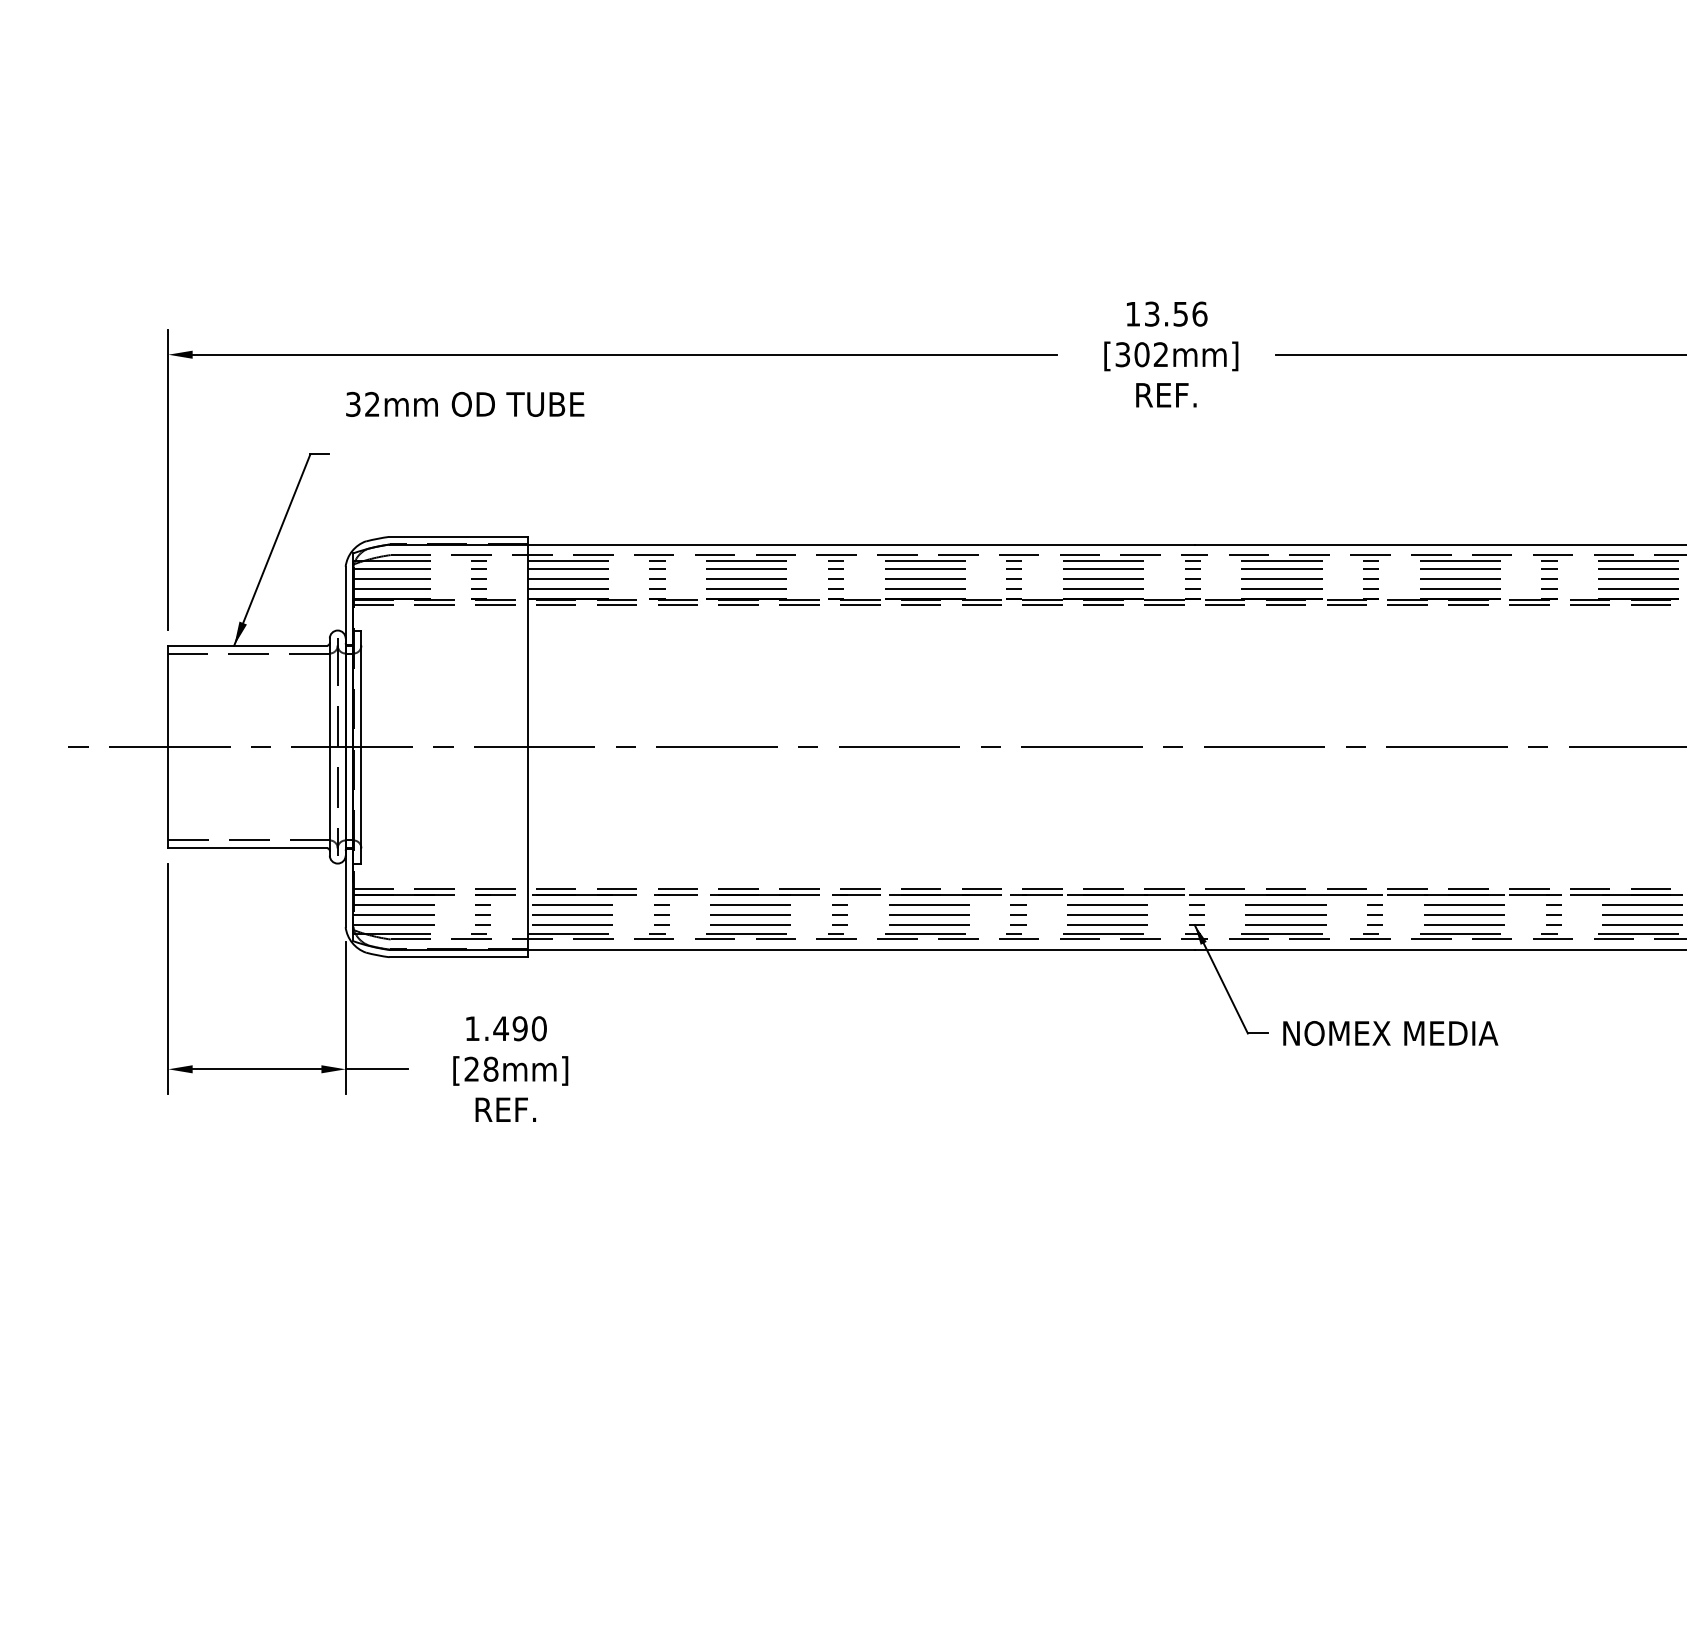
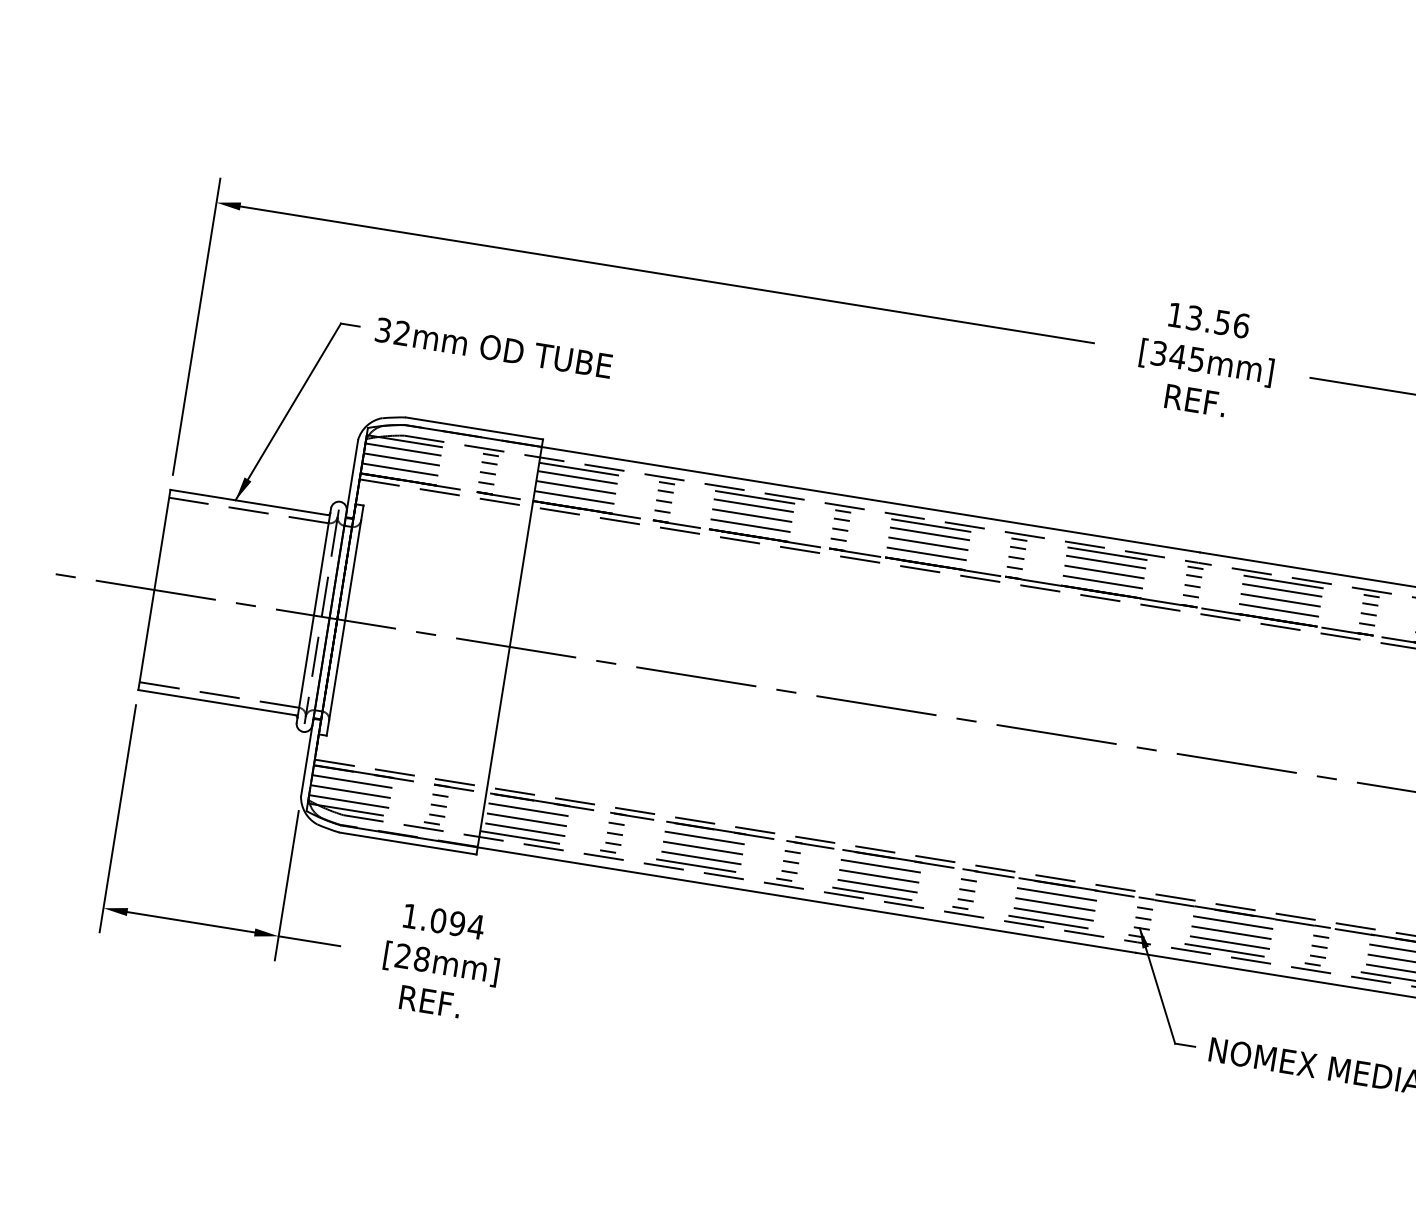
text: (1150, 354) -> (1186, 357), [302mm] -> [345mm]
text: (465, 403) -> (494, 347), moved
text: (520, 1028) -> (457, 923), 1.490 -> 1.094

